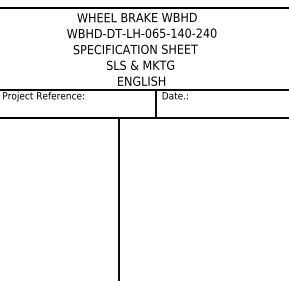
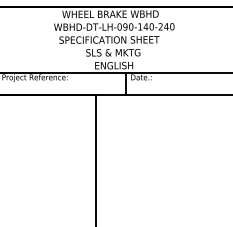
text: (158, 32) -> (127, 26), WBHD-DT-LH-065-140-240 -> WBHD-DT-LH-090-140-240

